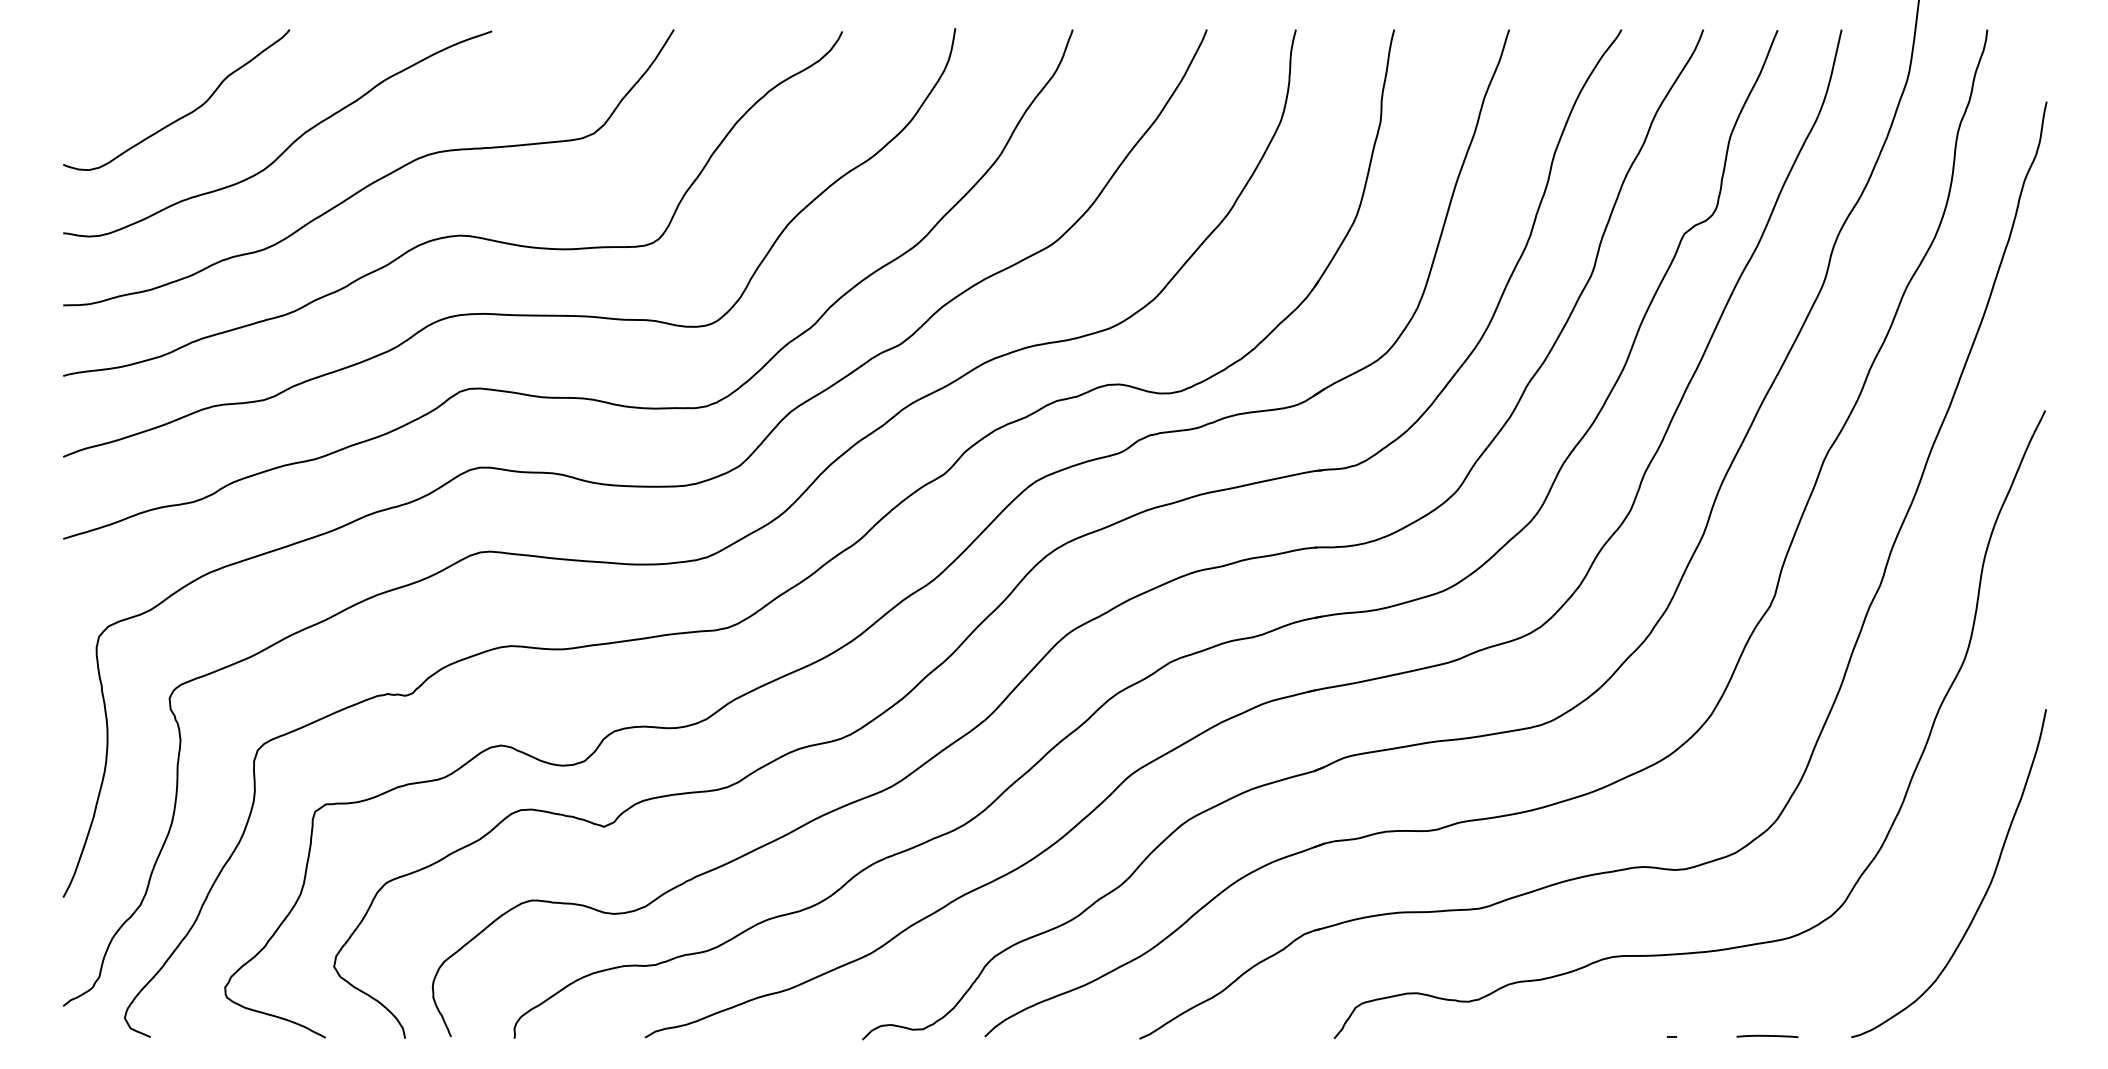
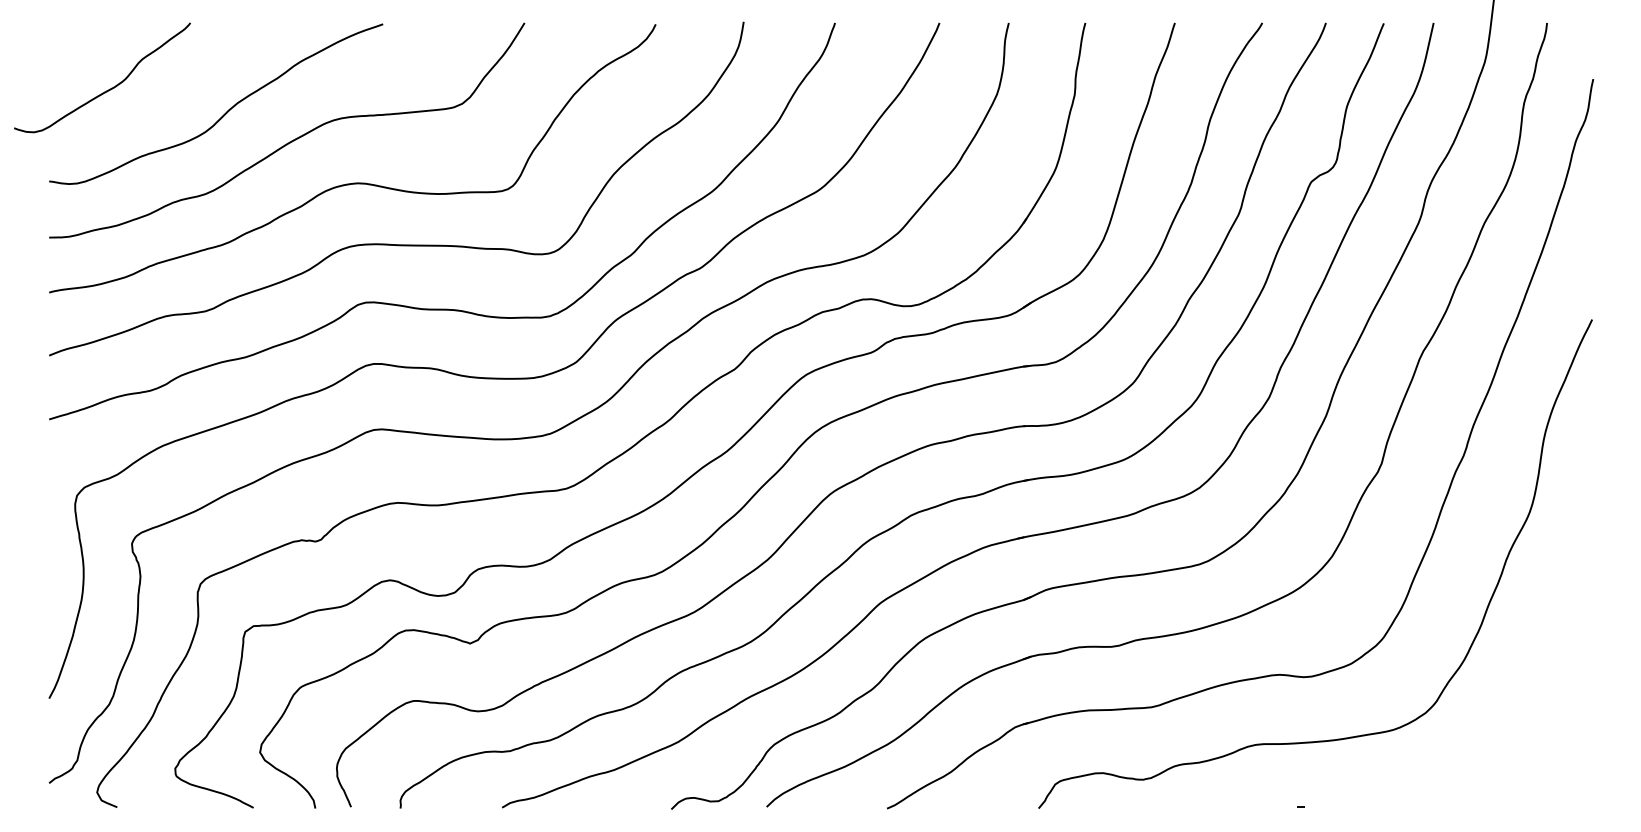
curve: (183, 115) -> (107, 89), moved
curve: (1986, 889) -> (1546, 692), removed
curve: (1767, 1036) -> (1375, 806), removed

